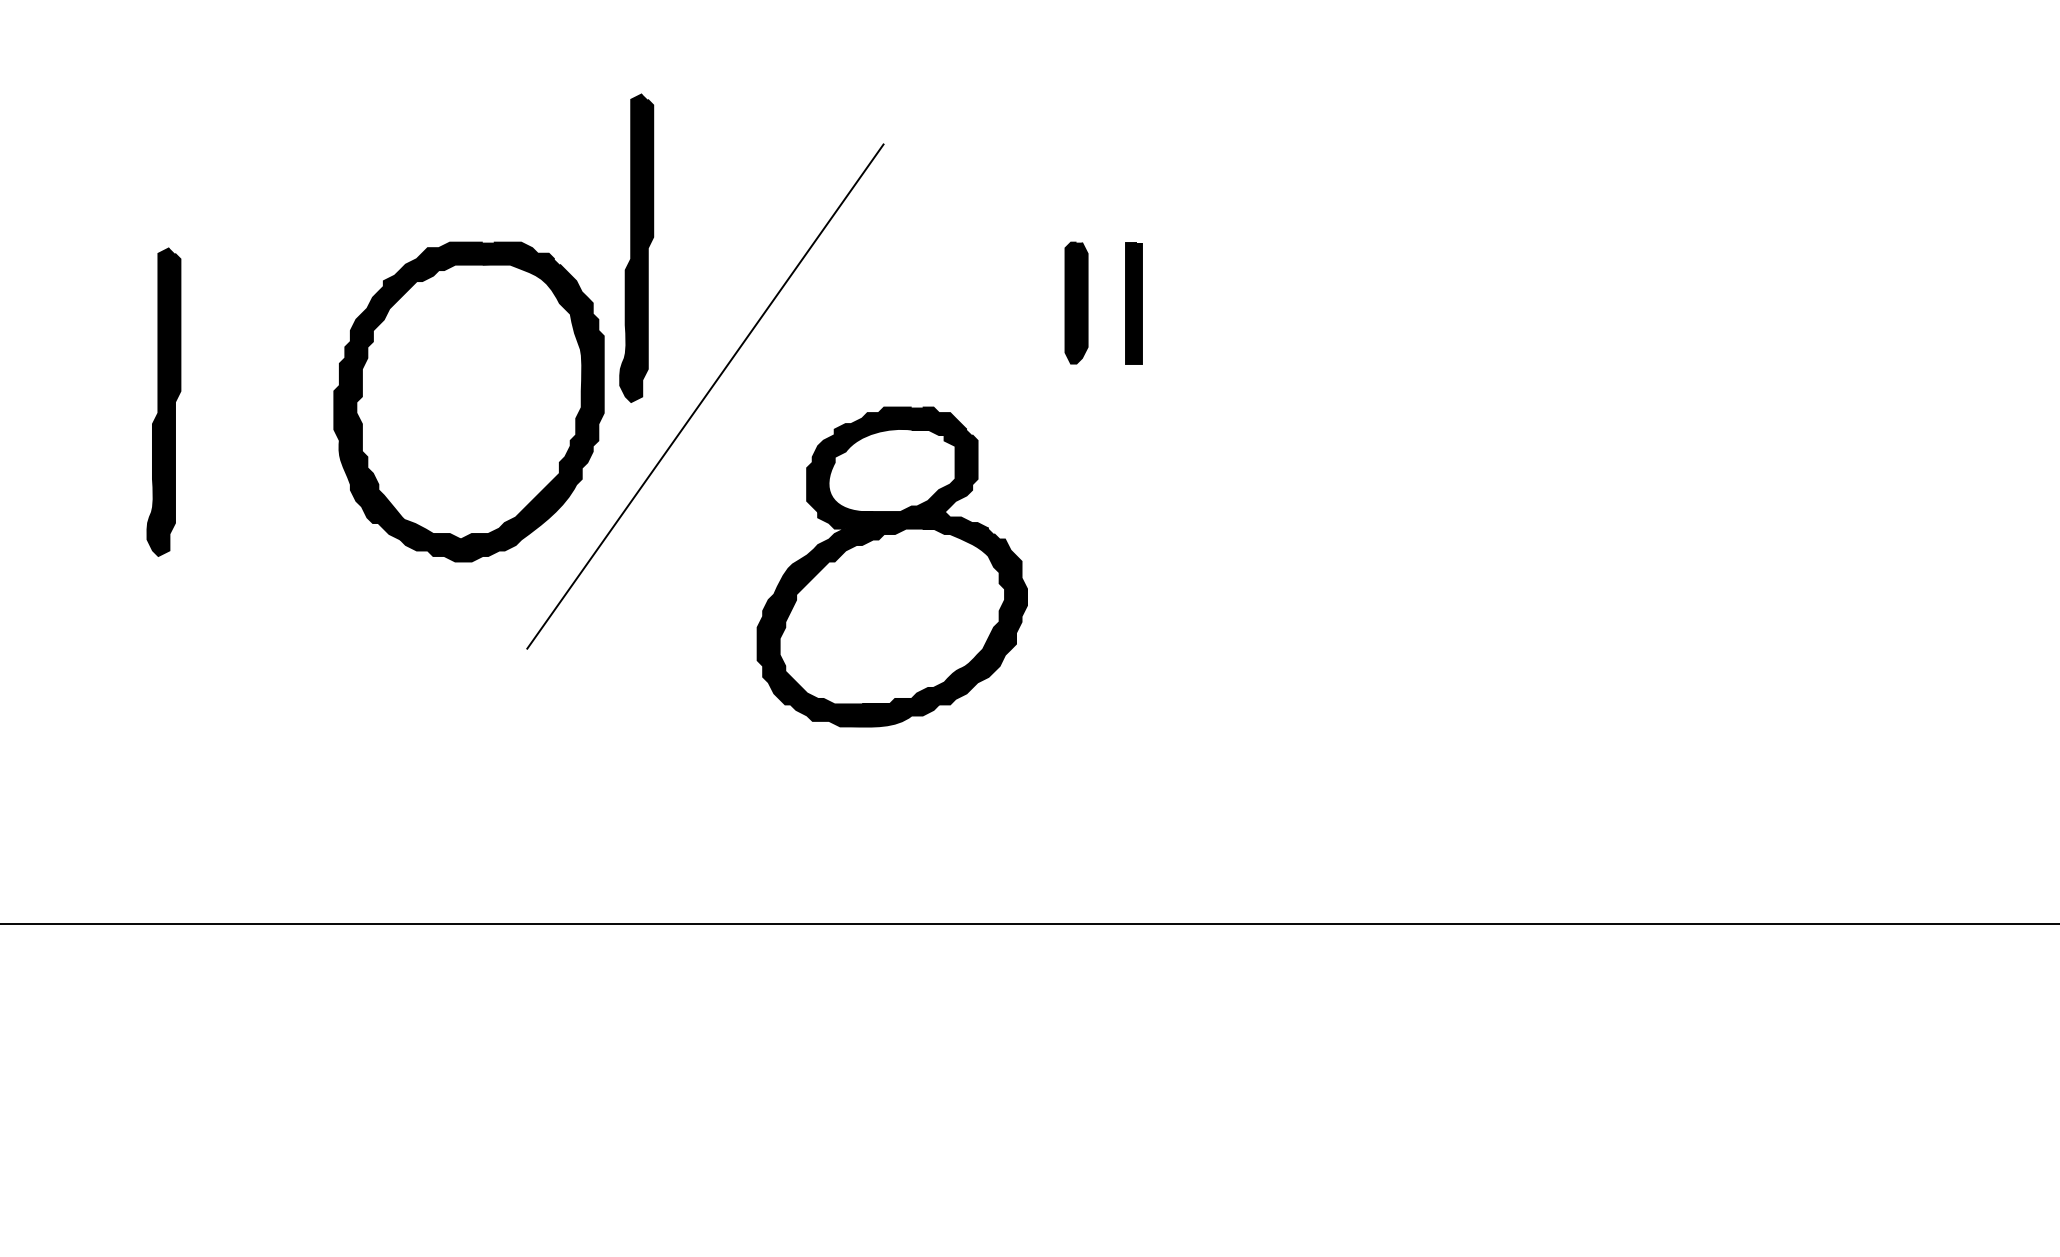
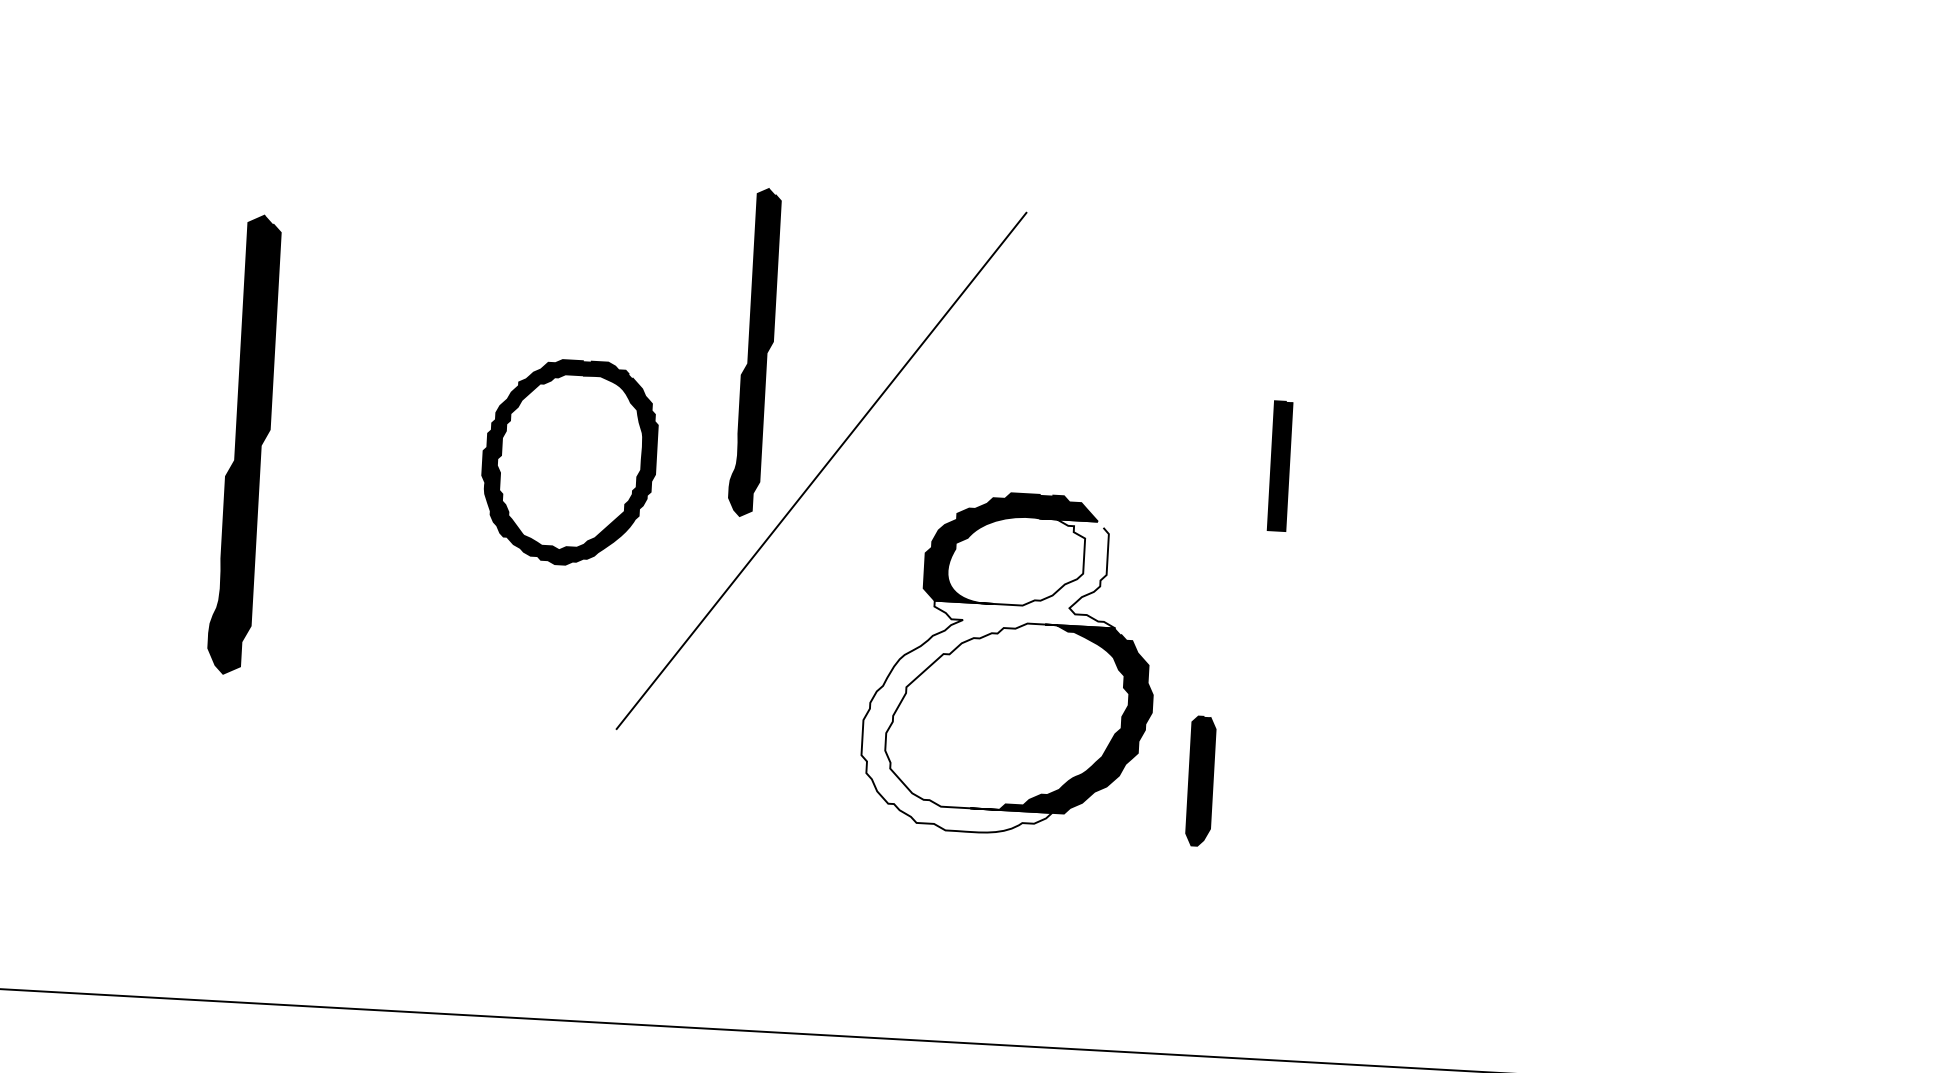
part: (636, 247) -> (754, 351), moved
part: (1076, 302) -> (1200, 780), moved
part: (1133, 303) -> (1279, 466), moved
part: (163, 401) -> (243, 443), size x1.4
part: (468, 401) -> (568, 462), size x0.6
fill: (872, 577) -> (988, 673), removed

